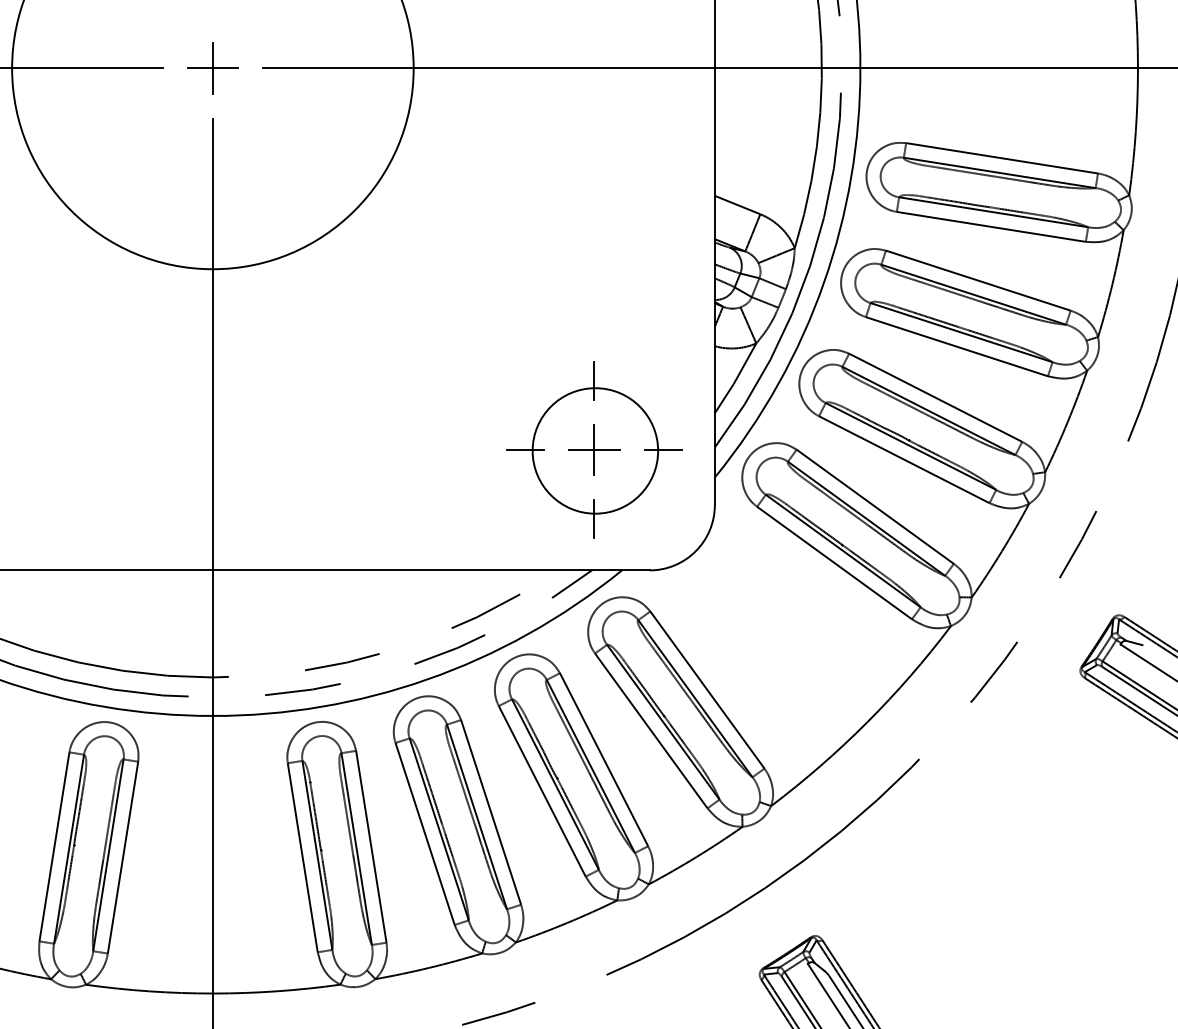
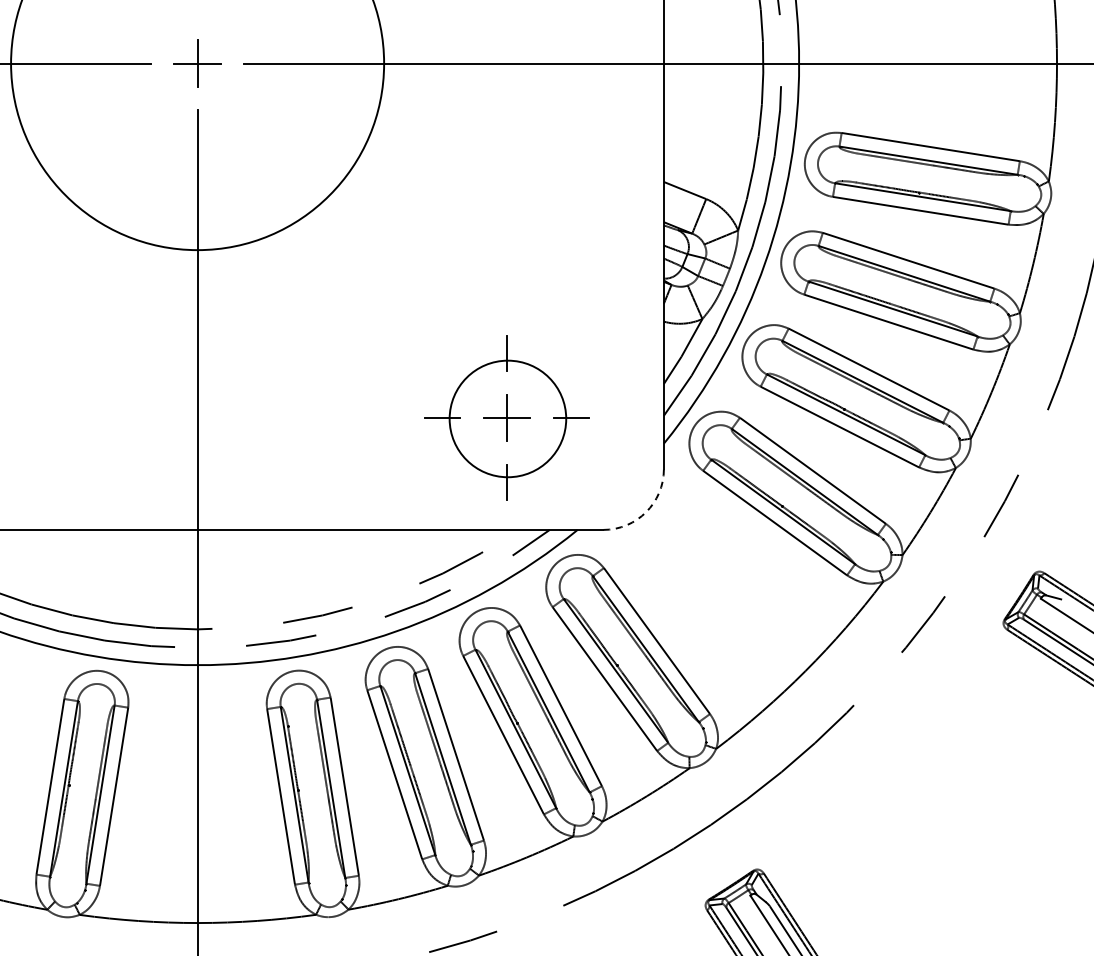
part: (593, 449) -> (506, 417), moved
arc: (696, 551) -> (646, 512), solid -> dashed

